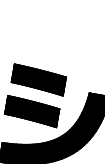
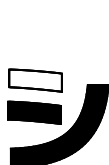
fill: (38, 79) -> (35, 80), removed

